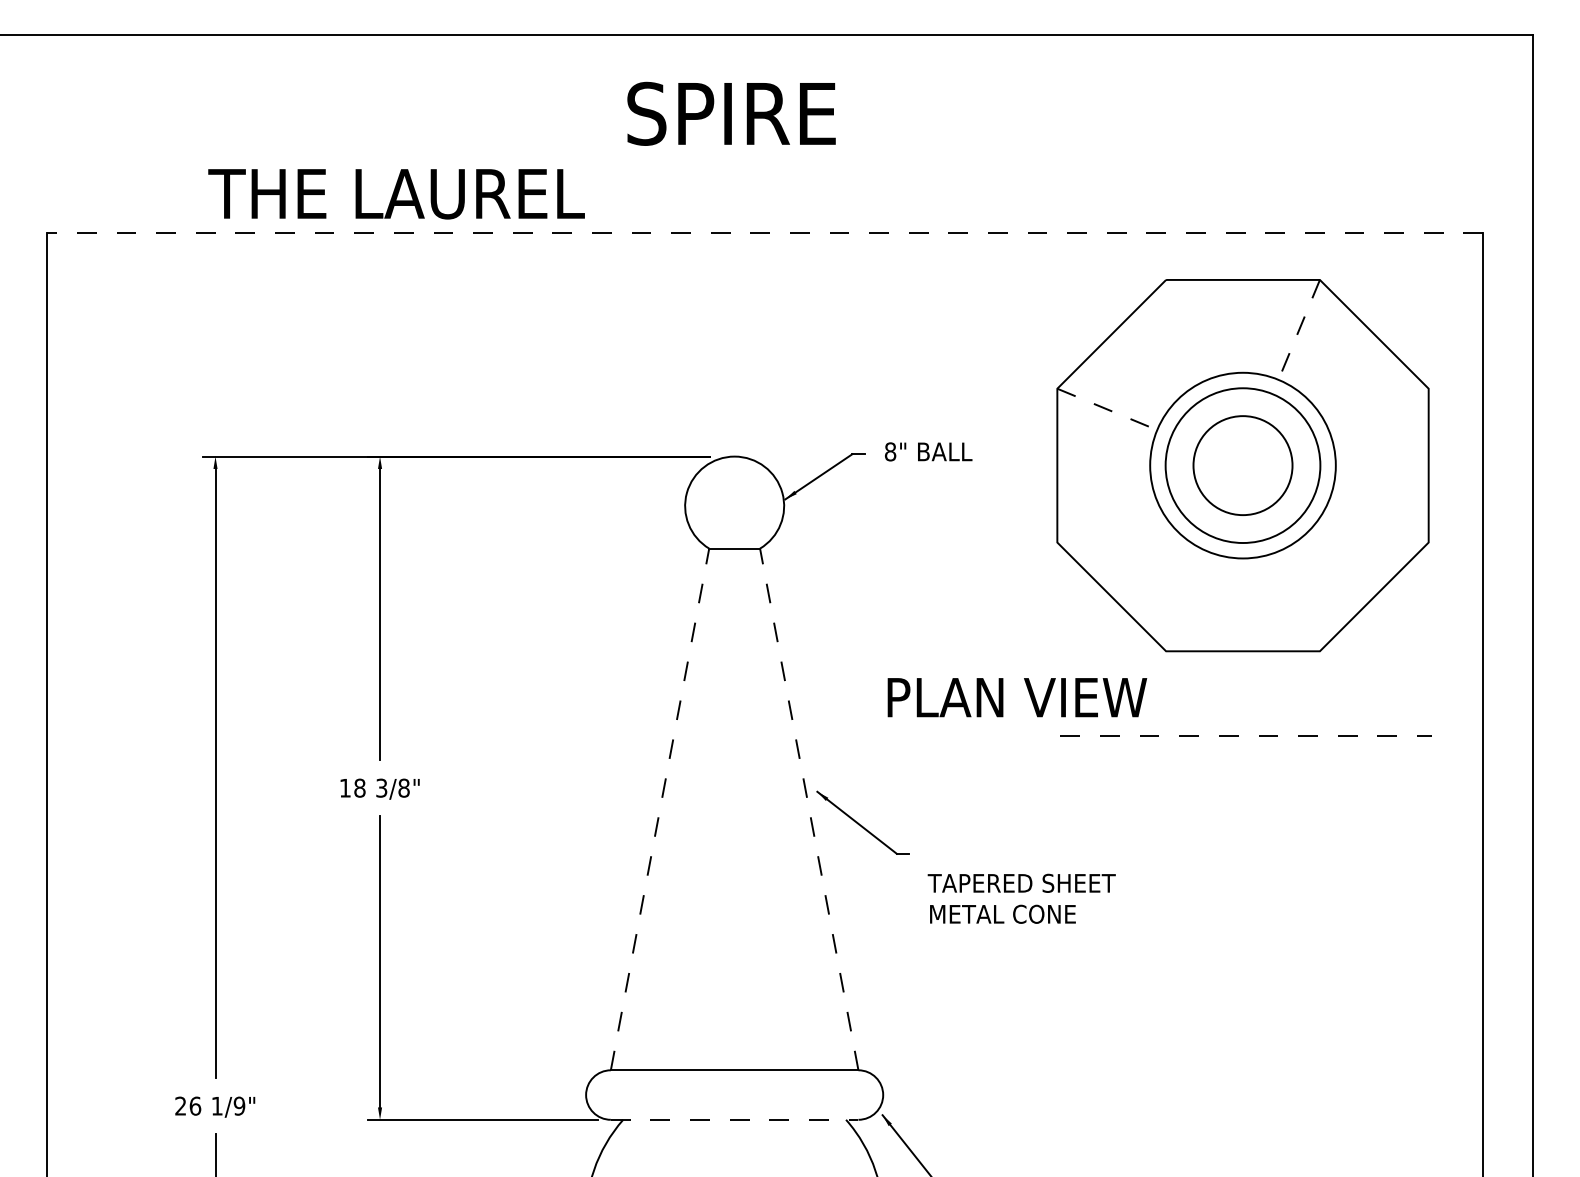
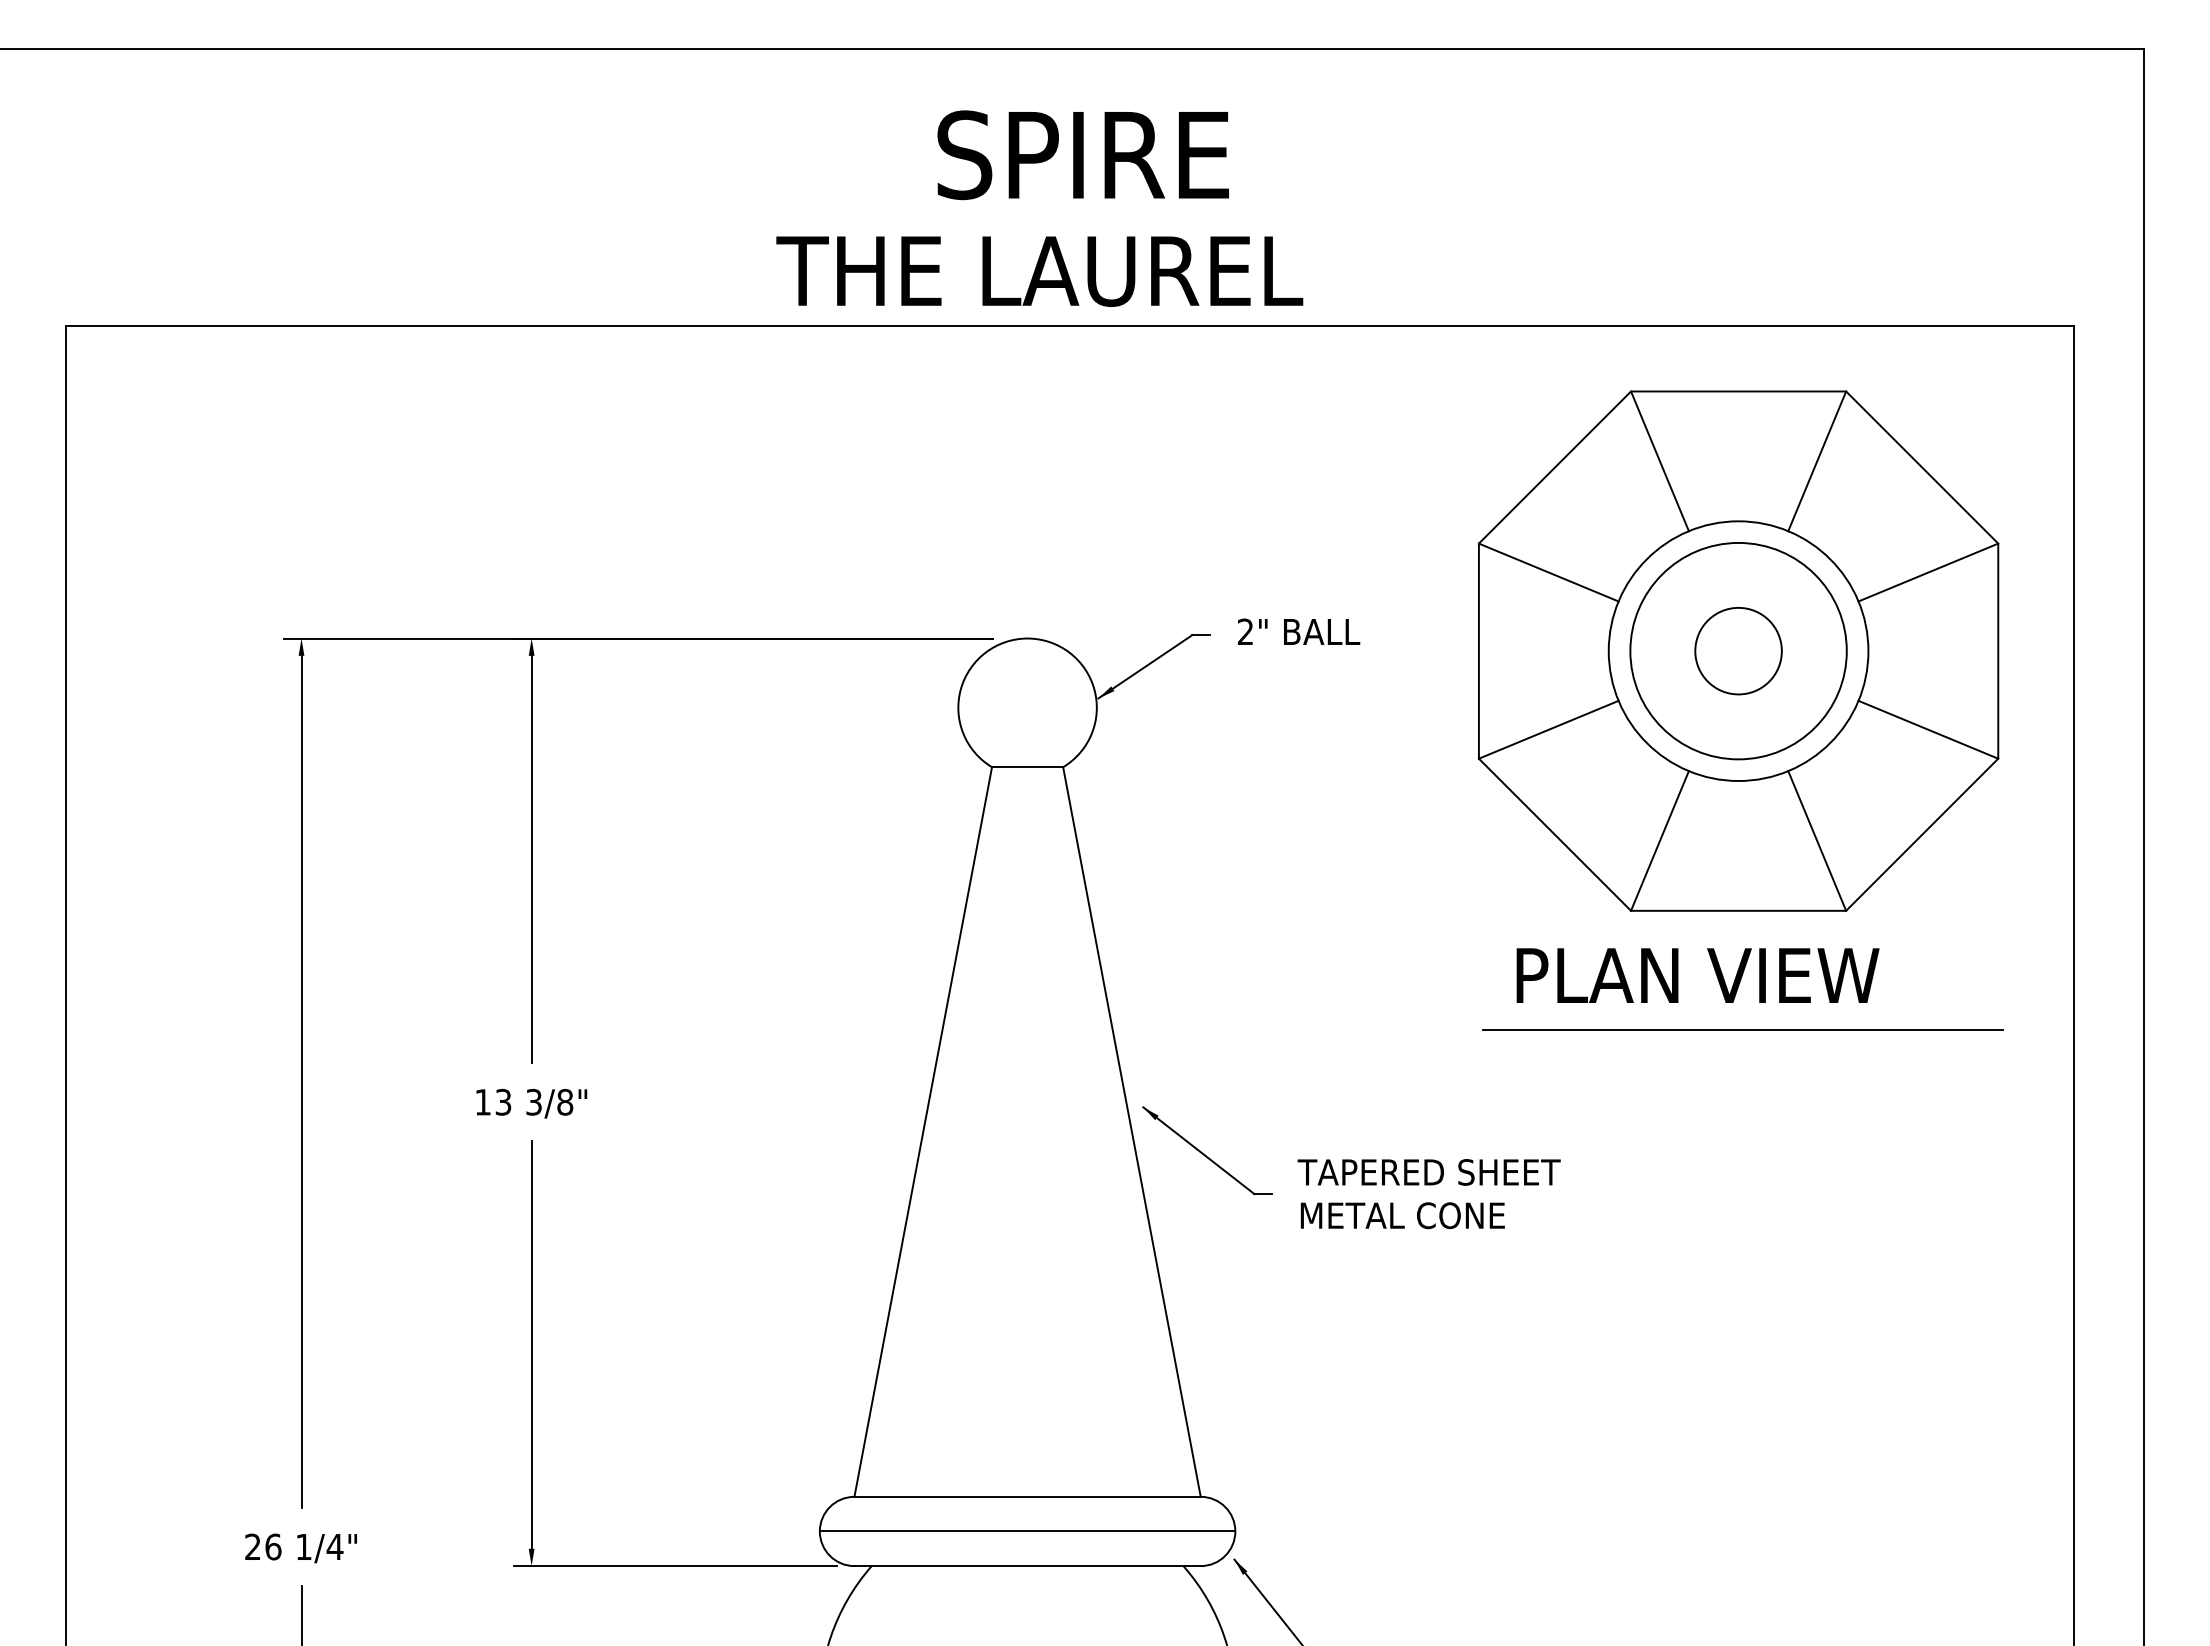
text: (731, 114) -> (1082, 155), moved
text: (396, 194) -> (1039, 271), moved
line: (764, 233) -> (1069, 326), dashed -> solid
line: (1186, 330) -> (1659, 461), added
line: (1299, 330) -> (1817, 461), dashed -> solid
line: (1107, 409) -> (1548, 572), dashed -> solid
line: (1378, 409) -> (1928, 572), added
text: (890, 451) -> (1245, 631), 8" -> 2"
circle: (1242, 465) -> (1738, 650), size x0.62
line: (1107, 521) -> (1548, 729), added
line: (1378, 521) -> (1928, 729), added
line: (1186, 601) -> (1659, 840), added
line: (1299, 601) -> (1817, 840), added
text: (1017, 697) -> (1697, 975), moved
line: (1246, 736) -> (1743, 1029), dashed -> solid
text: (359, 788) -> (503, 1102), 18 -> 13
line: (660, 809) -> (923, 1131), dashed -> solid
line: (808, 809) -> (1131, 1131), dashed -> solid
text: (1021, 899) -> (1428, 1194), moved
line: (734, 1095) -> (1027, 1531), added
text: (239, 1105) -> (334, 1546), 1/9" -> 1/4"
line: (735, 1120) -> (1028, 1566), dashed -> solid

